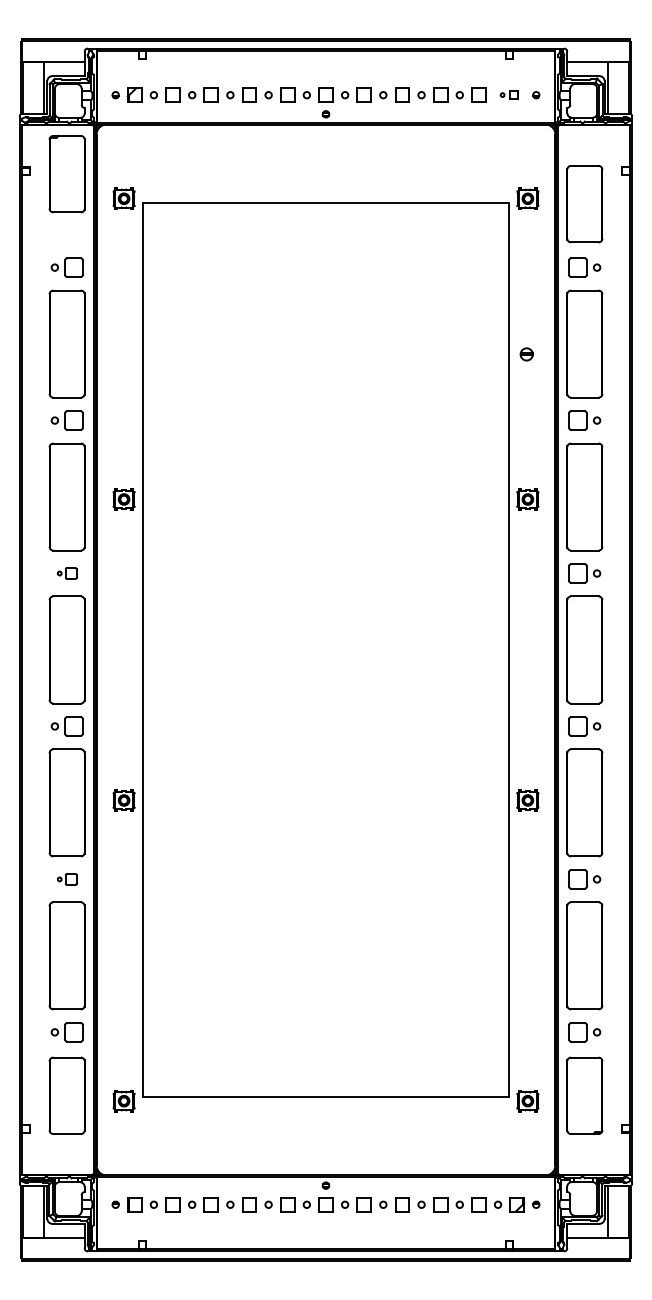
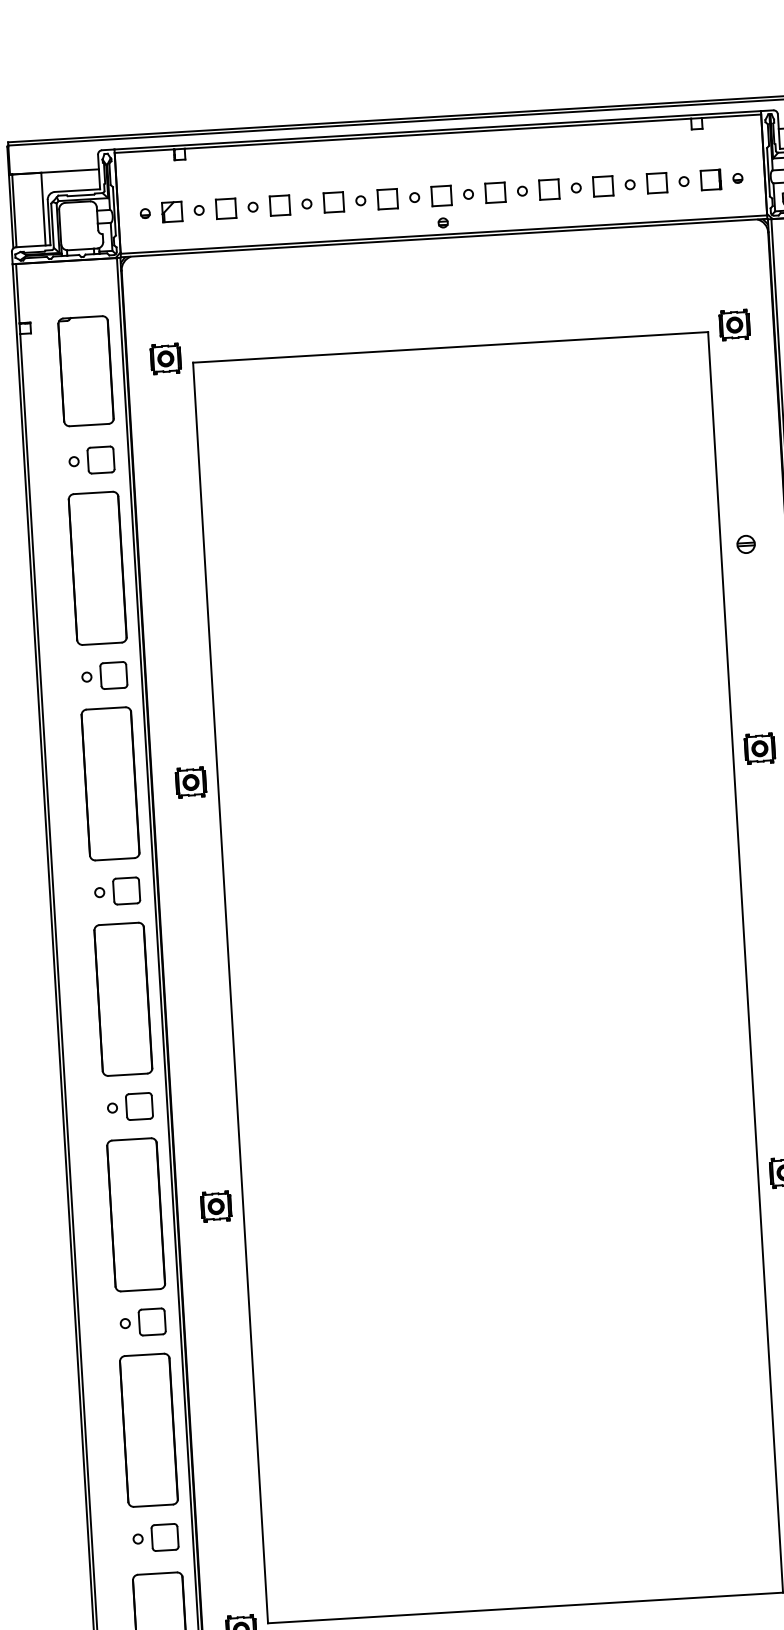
part: (509, 94) -> (700, 179), size x1.67
part: (66, 173) -> (85, 370), moved
part: (66, 573) -> (116, 891), size x1.67
part: (66, 879) -> (141, 1322), size x1.67

